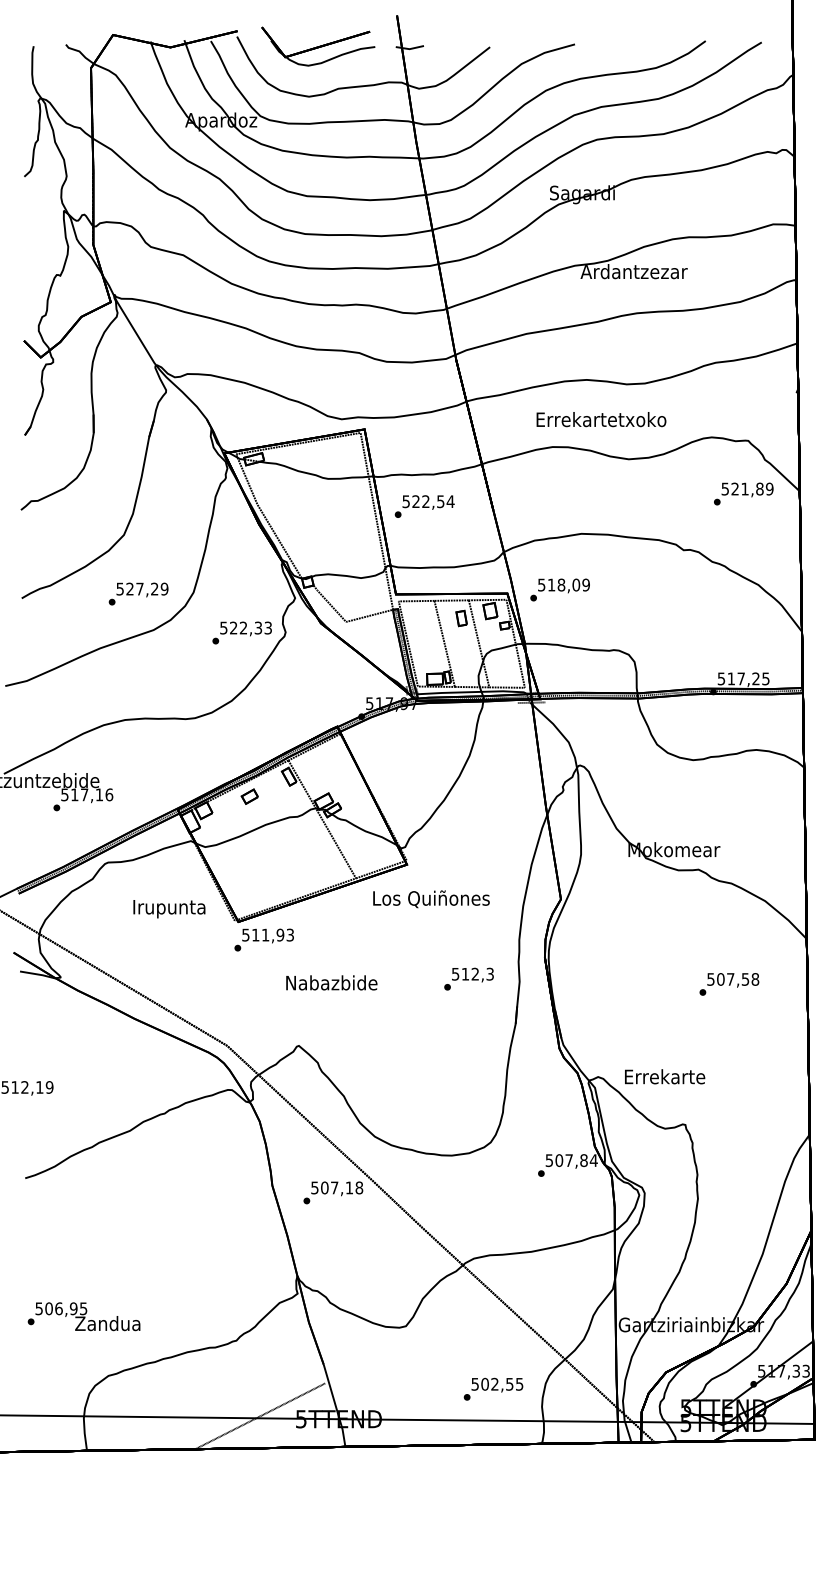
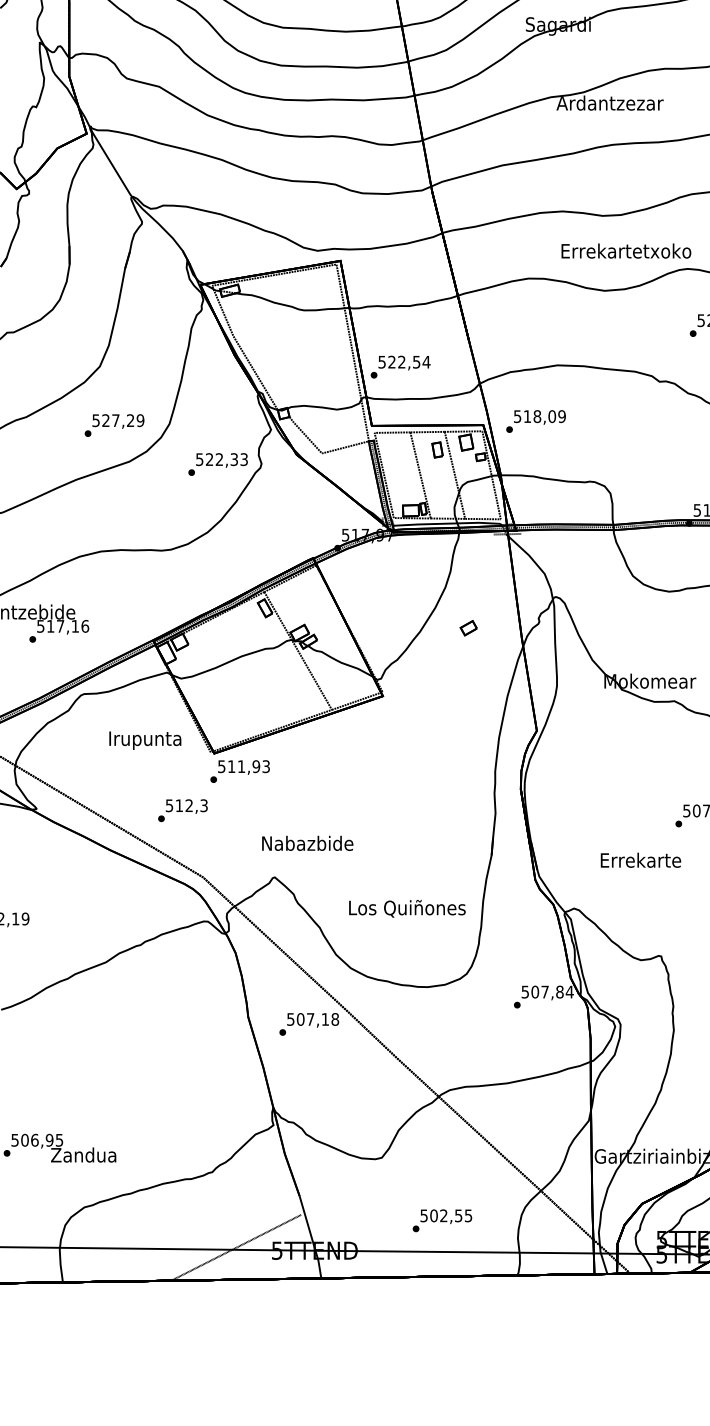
text: (601, 419) -> (626, 251), moved
text: (424, 506) -> (400, 367), moved
part: (249, 796) -> (468, 628), moved
text: (431, 899) -> (407, 909), moved
text: (468, 978) -> (182, 810), moved
text: (331, 982) -> (307, 843), moved
text: (665, 1076) -> (641, 860), moved
text: (493, 1388) -> (442, 1220), moved

